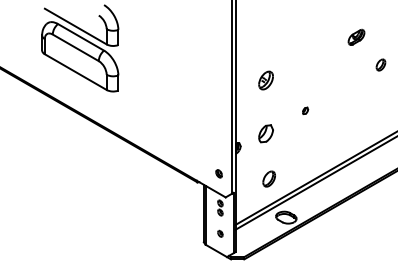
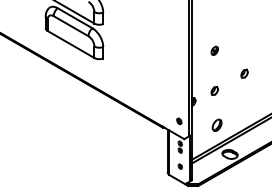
part: (265, 80) -> (214, 50), size x0.62
part: (305, 110) -> (244, 73), size x1.67
part: (265, 133) -> (214, 90), size x0.62

